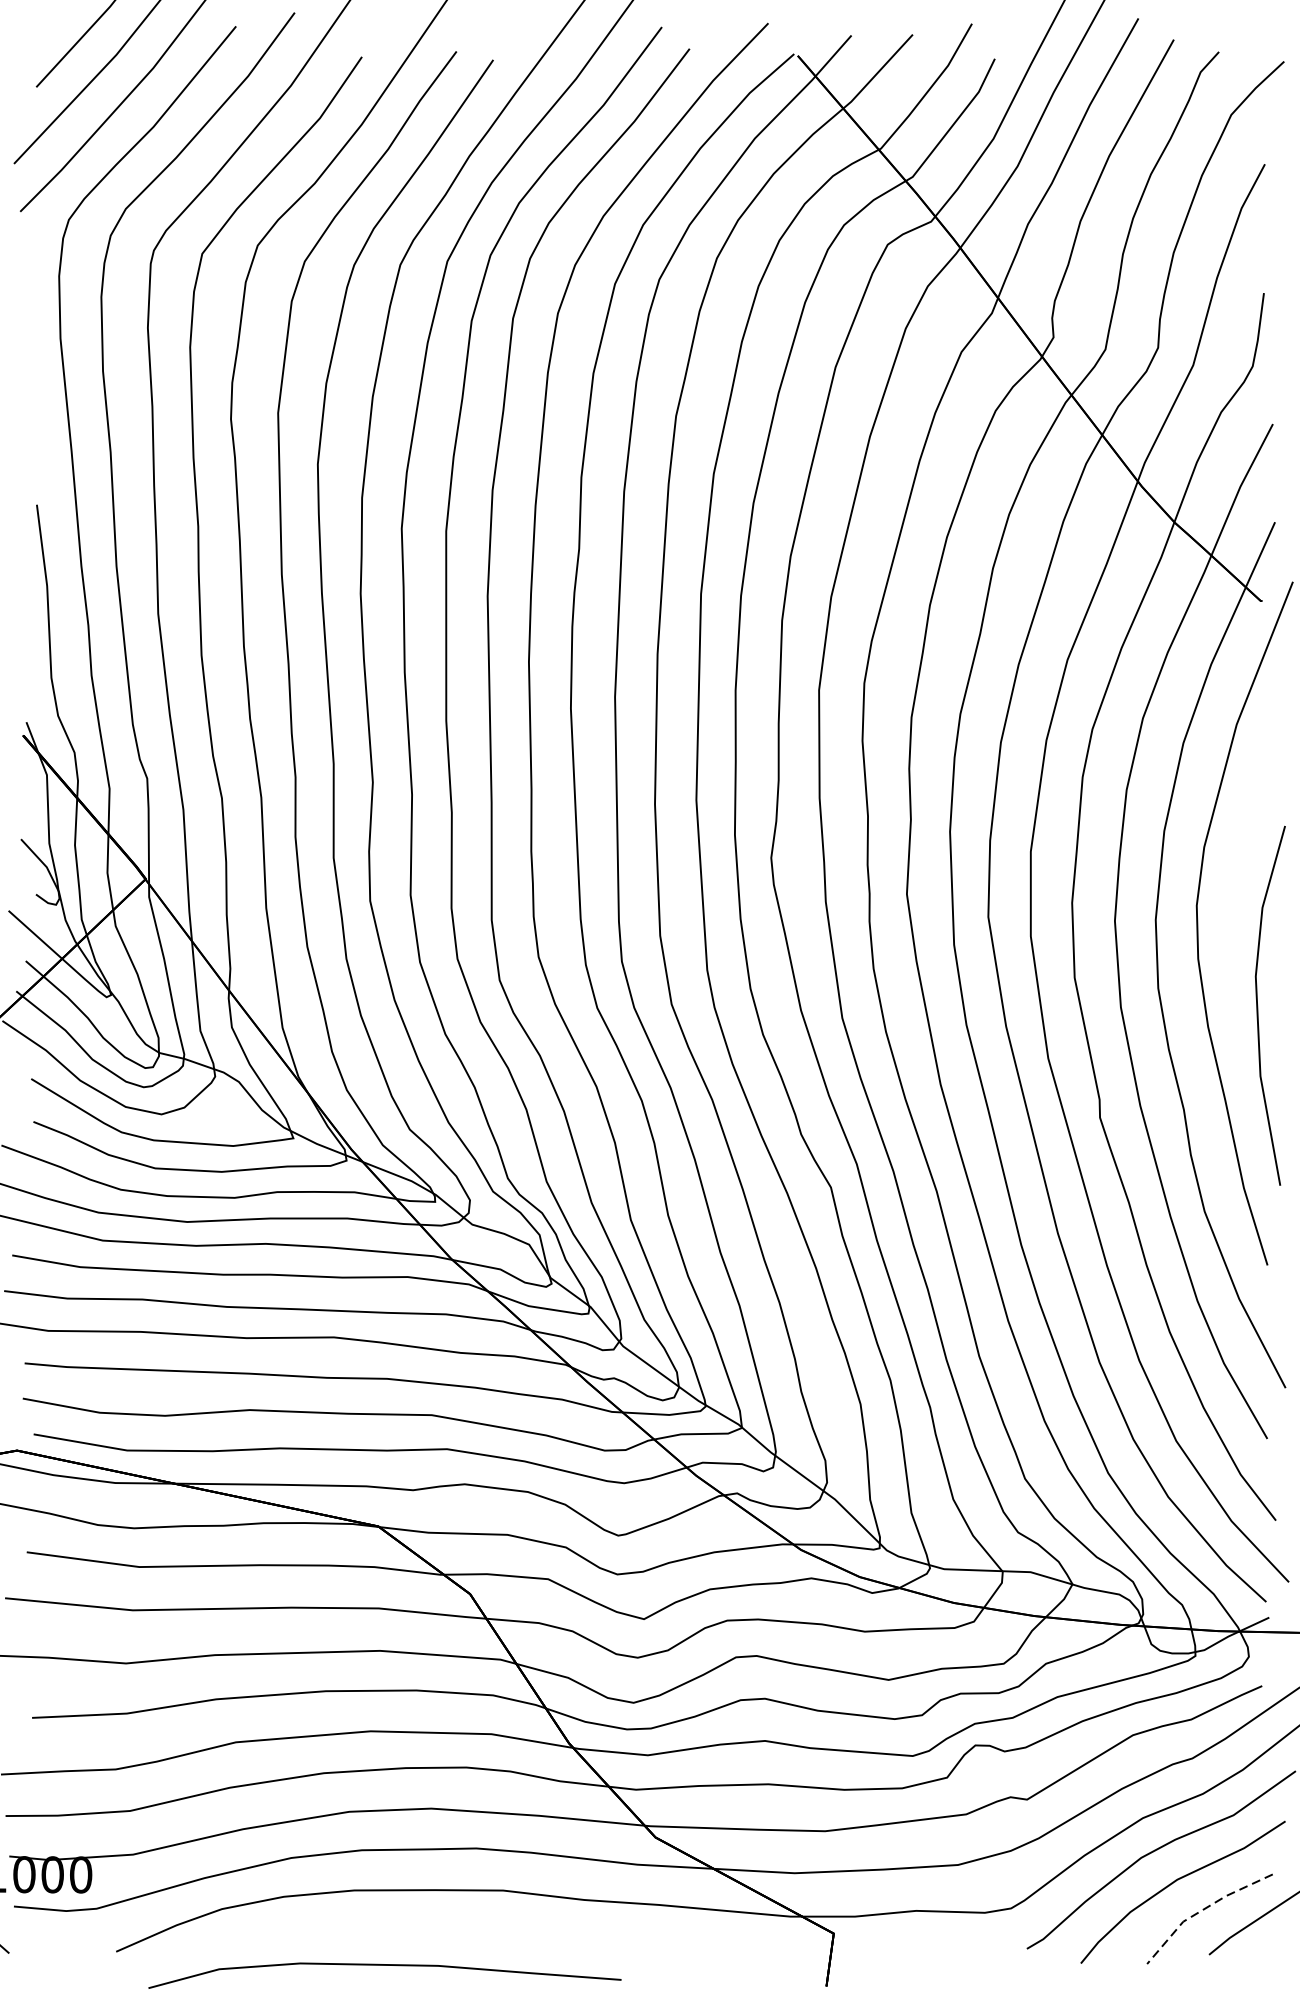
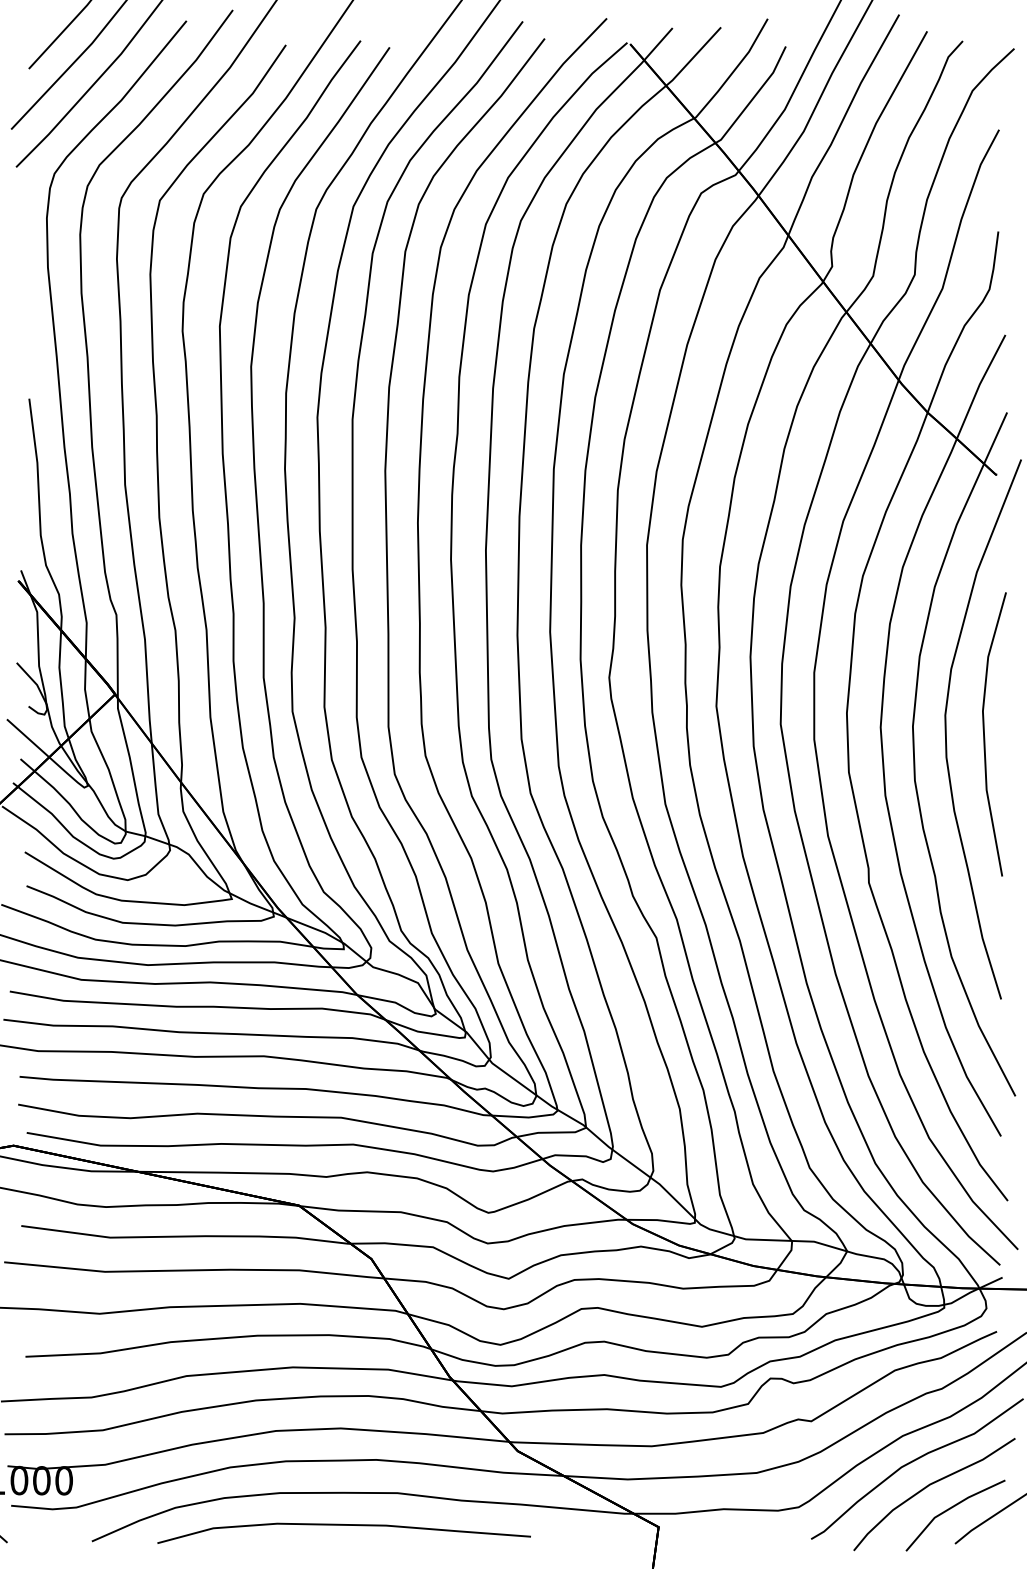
line: (1259, 1009) -> (985, 737), moved
line: (1202, 1909) -> (949, 1508), dashed -> solid
curve: (384, 1965) -> (343, 1525), moved

